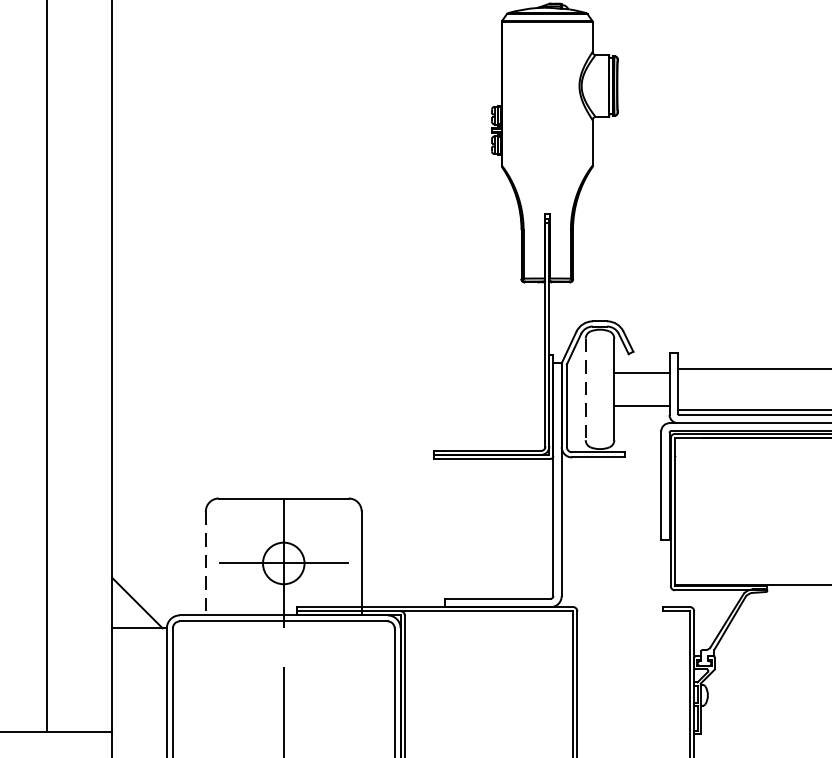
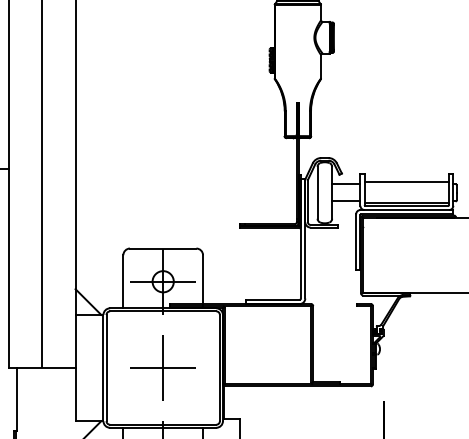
line: (585, 388) -> (317, 192), dashed -> solid
line: (206, 562) -> (123, 281), dashed -> solid
line: (284, 733) -> (163, 368), added

